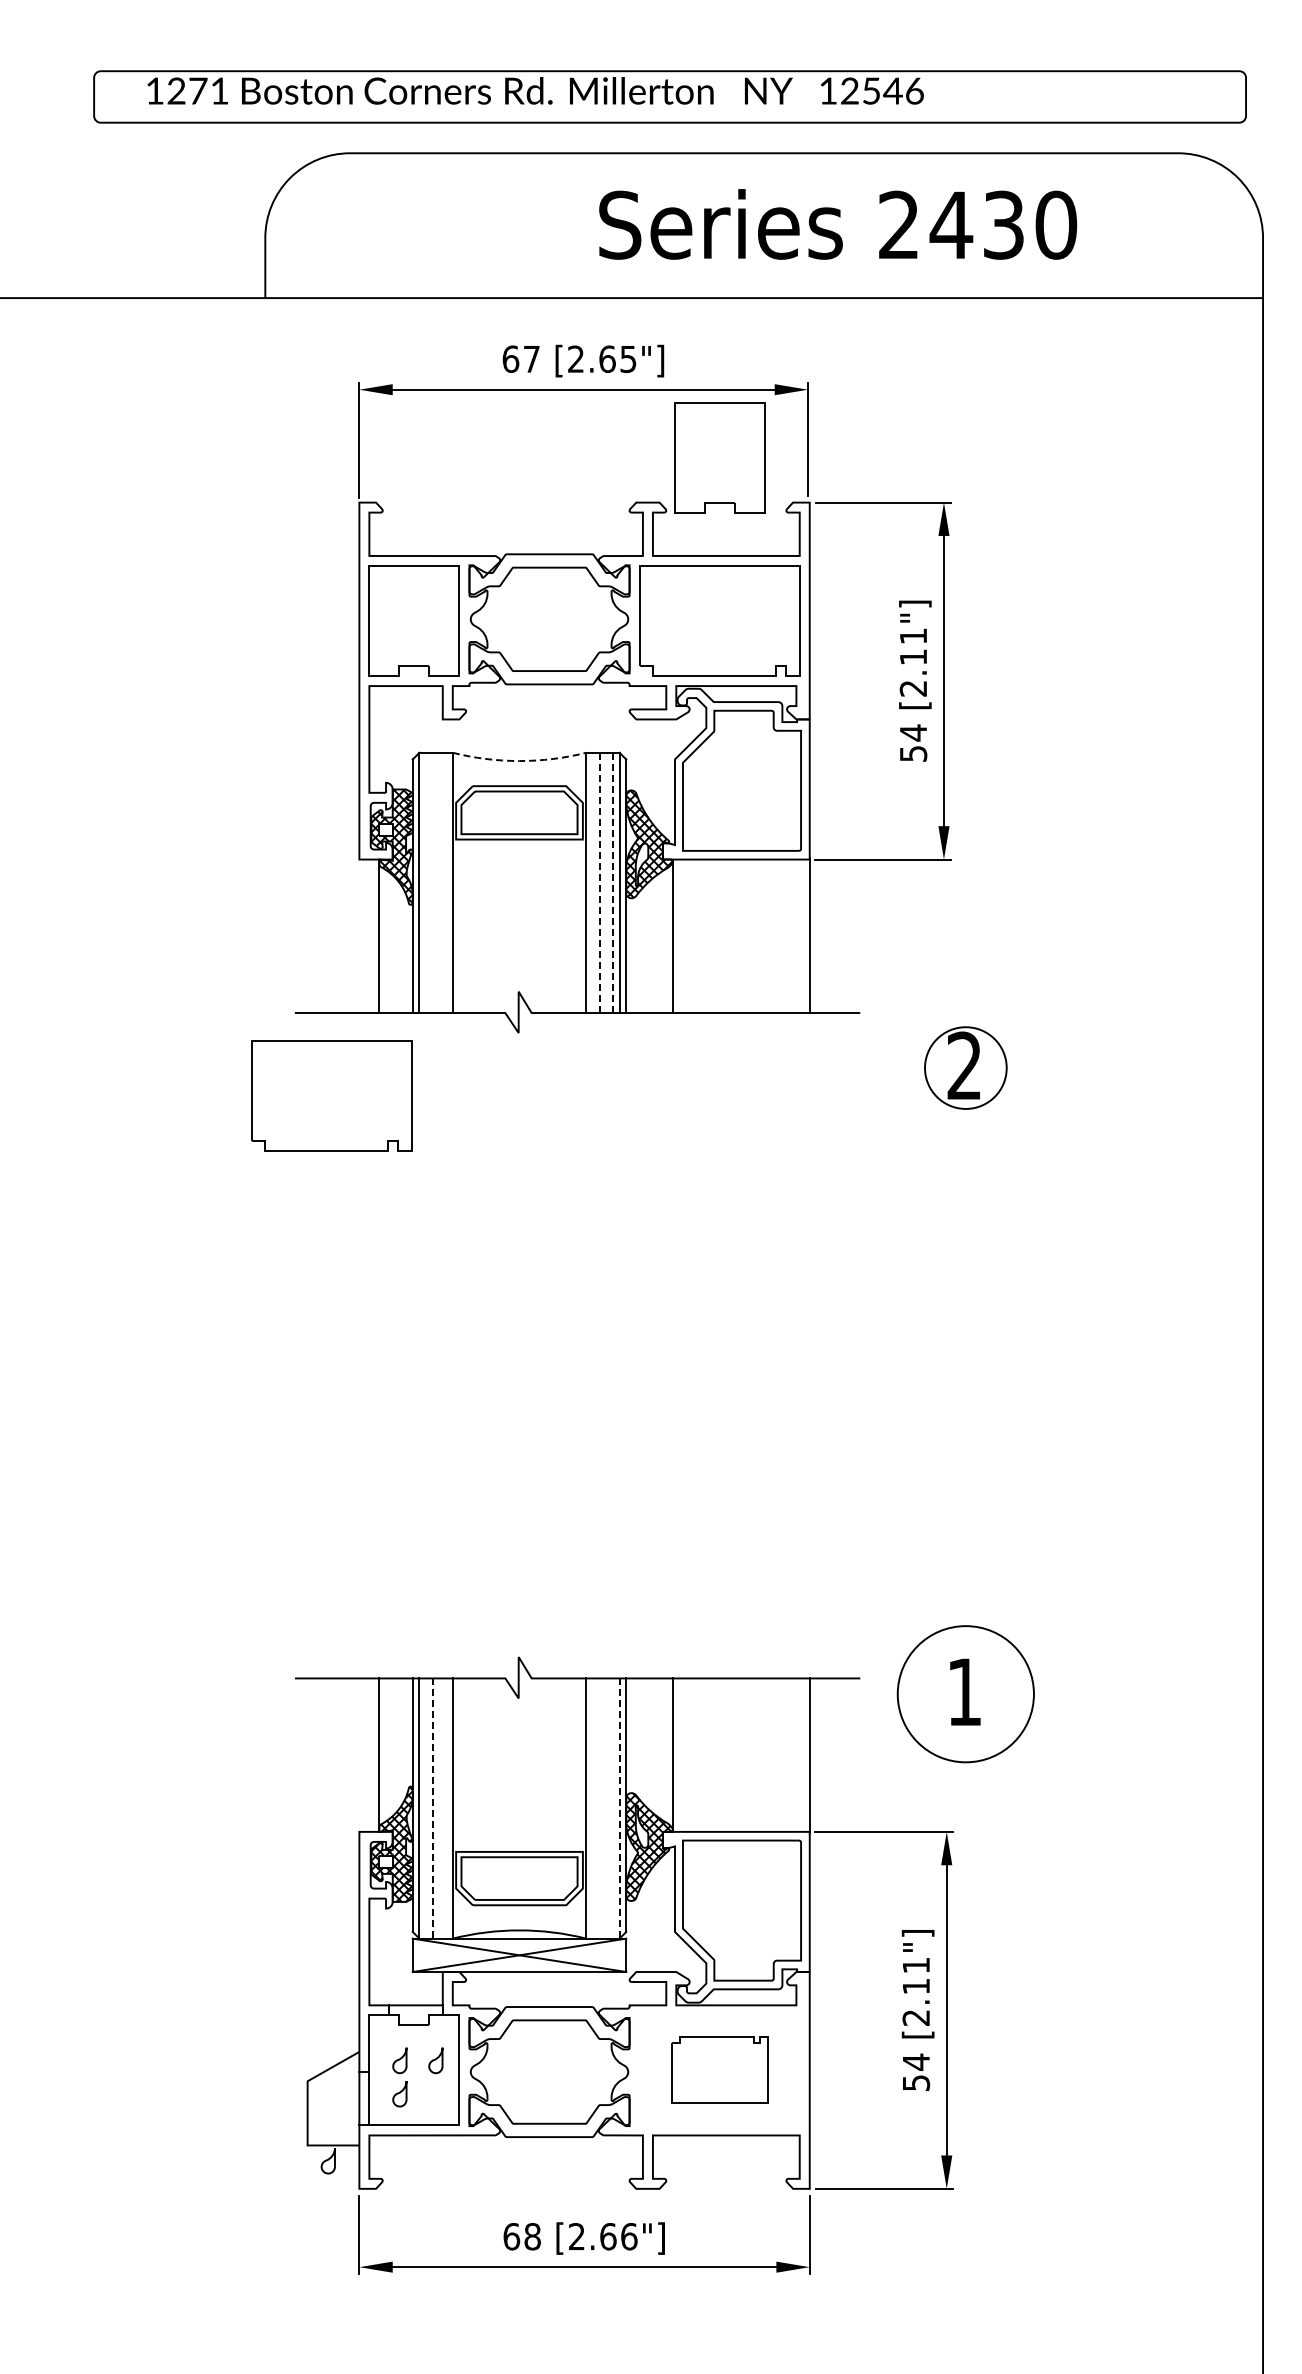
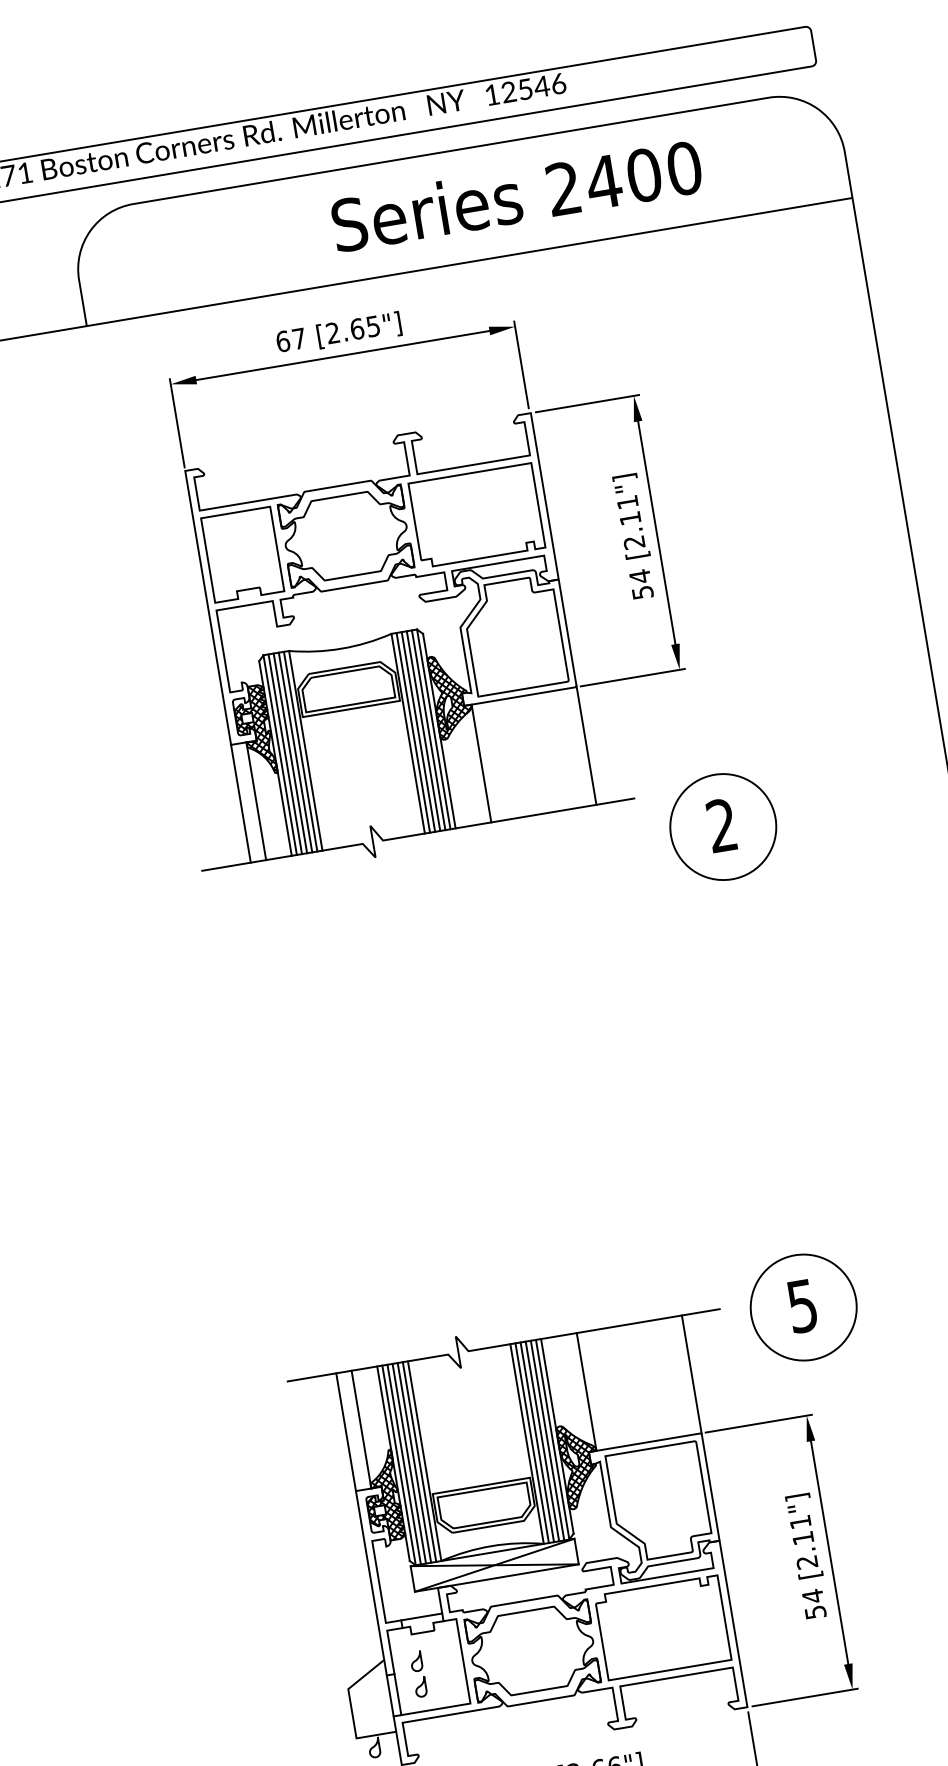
text: (1003, 224) -> (643, 174), 2430 -> 2400
part: (719, 457) -> (455, 390), removed
arc: (519, 761) -> (341, 649), dashed -> solid
line: (426, 882) -> (285, 753), added
line: (432, 882) -> (290, 753), added
line: (439, 882) -> (295, 752), added
line: (446, 882) -> (300, 751), added
line: (592, 882) -> (412, 732), added
line: (599, 882) -> (418, 731), dashed -> solid
line: (606, 882) -> (423, 730), added
line: (612, 882) -> (428, 730), dashed -> solid
line: (359, 936) -> (241, 803), added
circle: (965, 1068) -> (723, 827), size x1.67
part: (331, 1095) -> (240, 929), removed
text: (964, 1692) -> (802, 1306), 1 -> 5
line: (359, 1754) -> (346, 1431), added
line: (426, 1808) -> (404, 1464), added
line: (439, 1808) -> (414, 1462), added
line: (446, 1808) -> (419, 1461), added
line: (592, 1808) -> (531, 1443), added
line: (599, 1808) -> (537, 1442), added
line: (606, 1808) -> (542, 1441), added
line: (612, 1808) -> (547, 1440), added
line: (432, 1809) -> (409, 1464), dashed -> solid
line: (619, 1809) -> (552, 1440), dashed -> solid
part: (435, 2060) -> (443, 1656), removed
part: (719, 2069) -> (662, 1627), size x1.67

